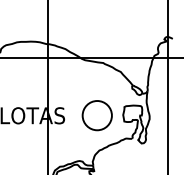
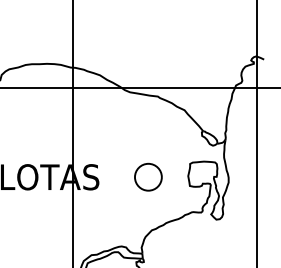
circle: (96, 115) -> (147, 176), size x0.6

